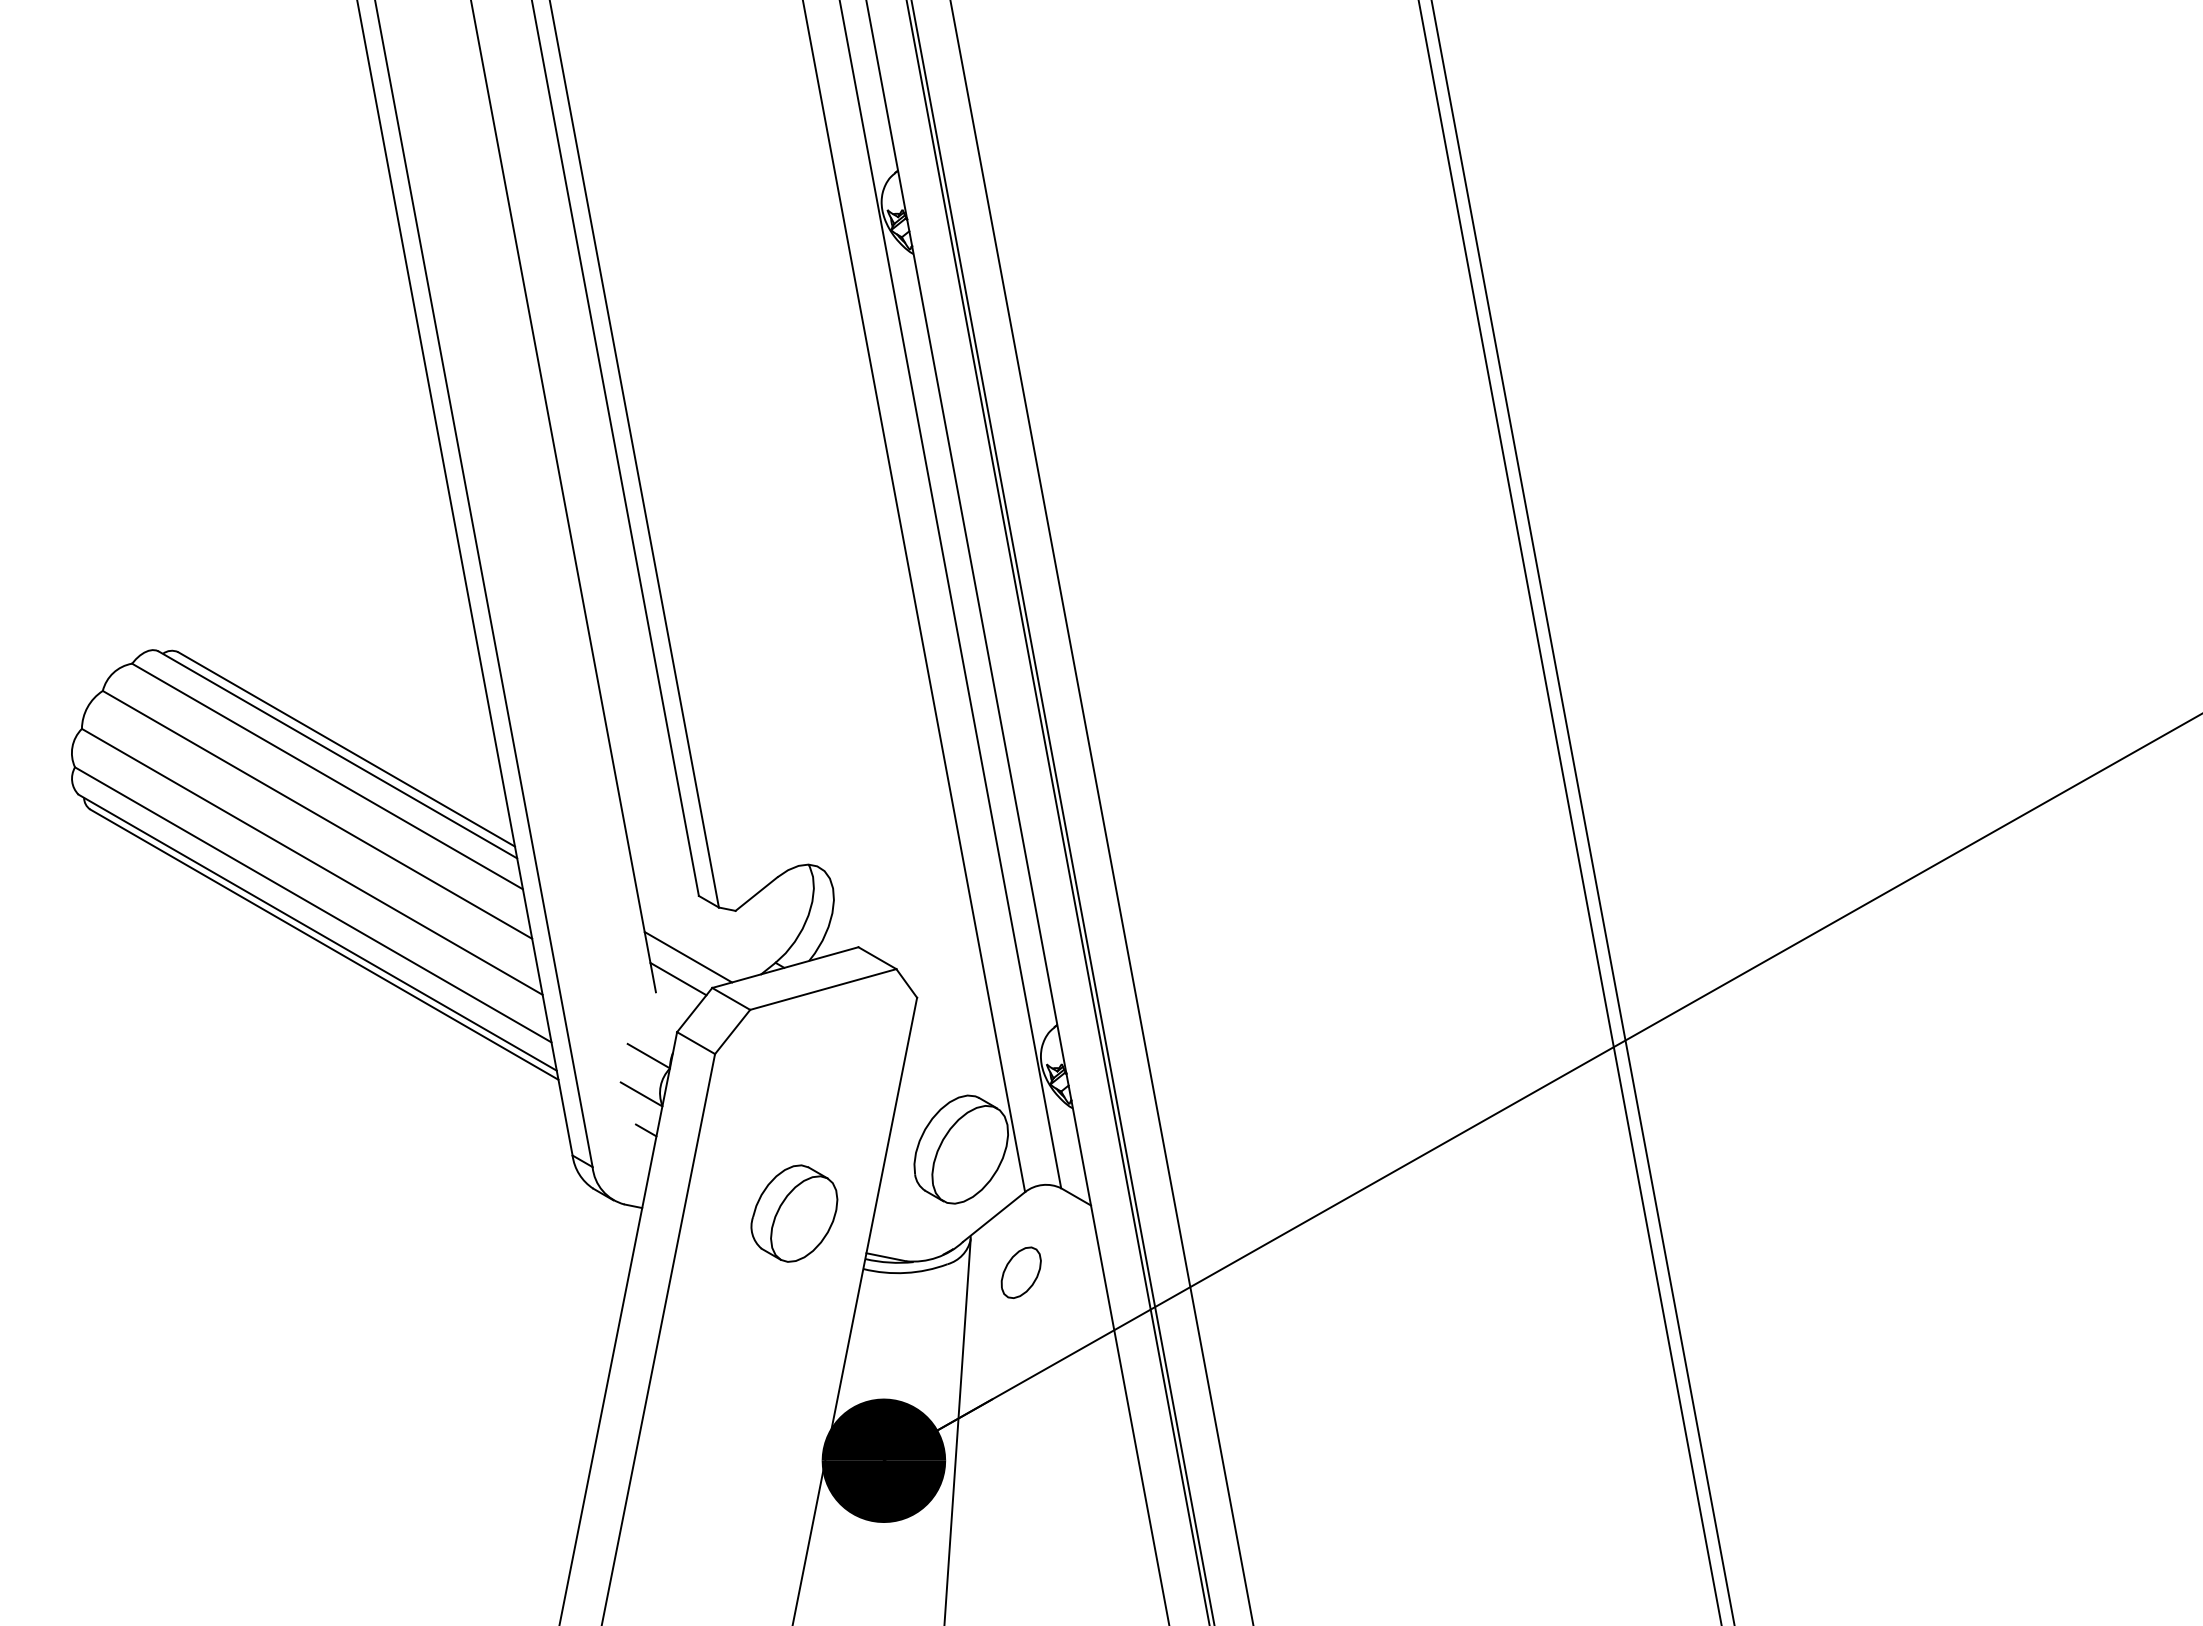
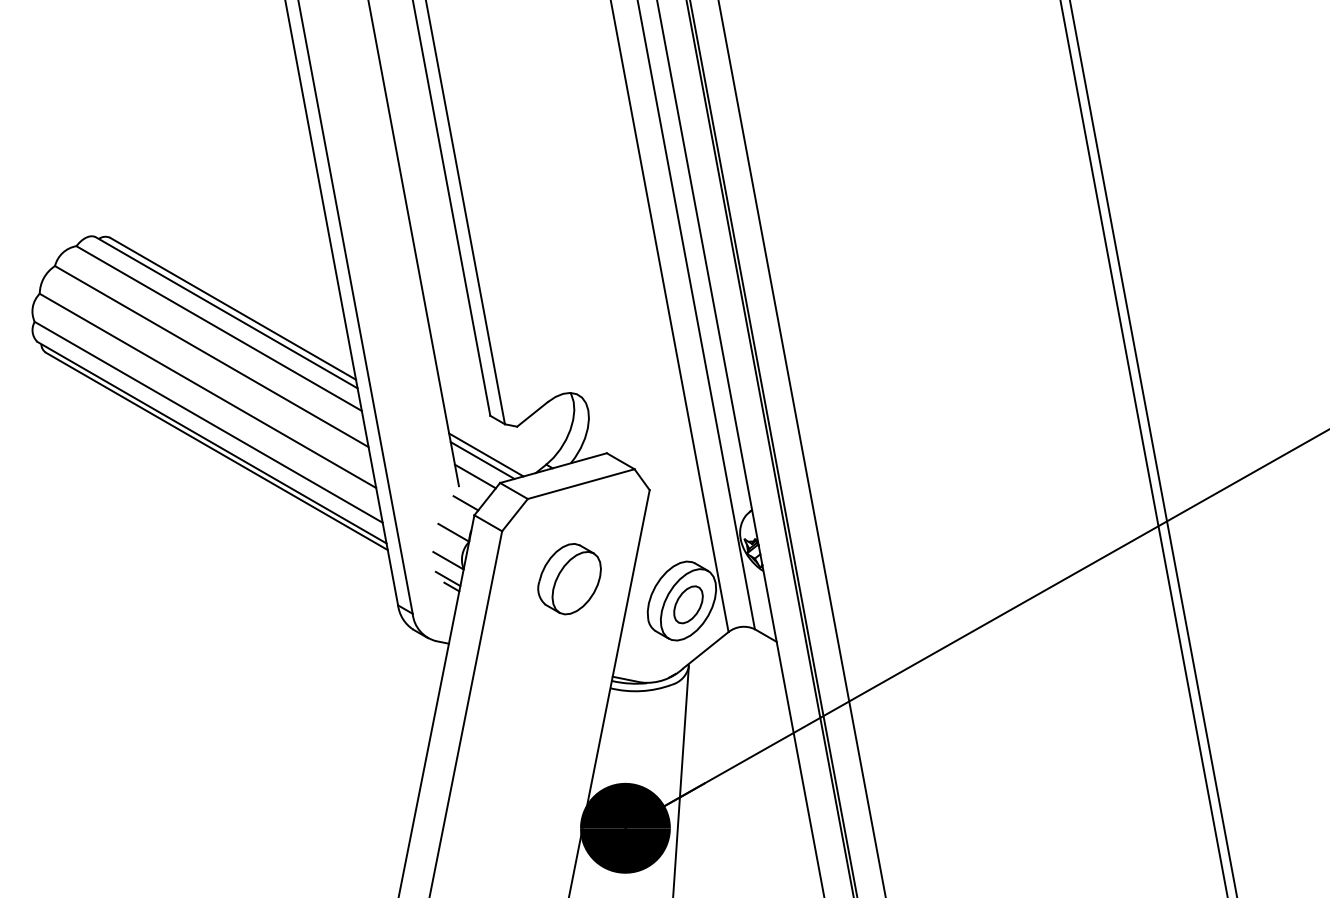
line: (693, 949) -> (486, 454), added
line: (665, 1015) -> (465, 503), added
line: (640, 1119) -> (447, 579), added
part: (794, 1213) -> (569, 579), moved
part: (1020, 1272) -> (687, 604), moved

